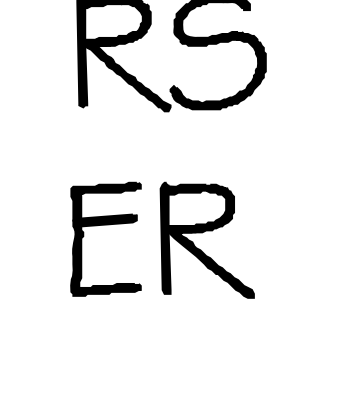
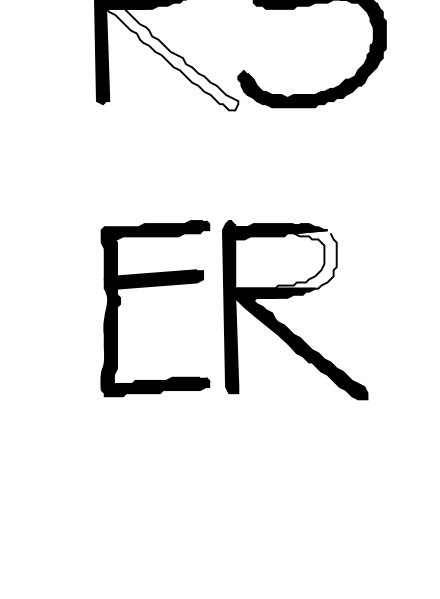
fill: (127, 78) -> (171, 59), removed
fill: (201, 207) -> (286, 259), removed
part: (105, 225) -> (154, 287), moved

